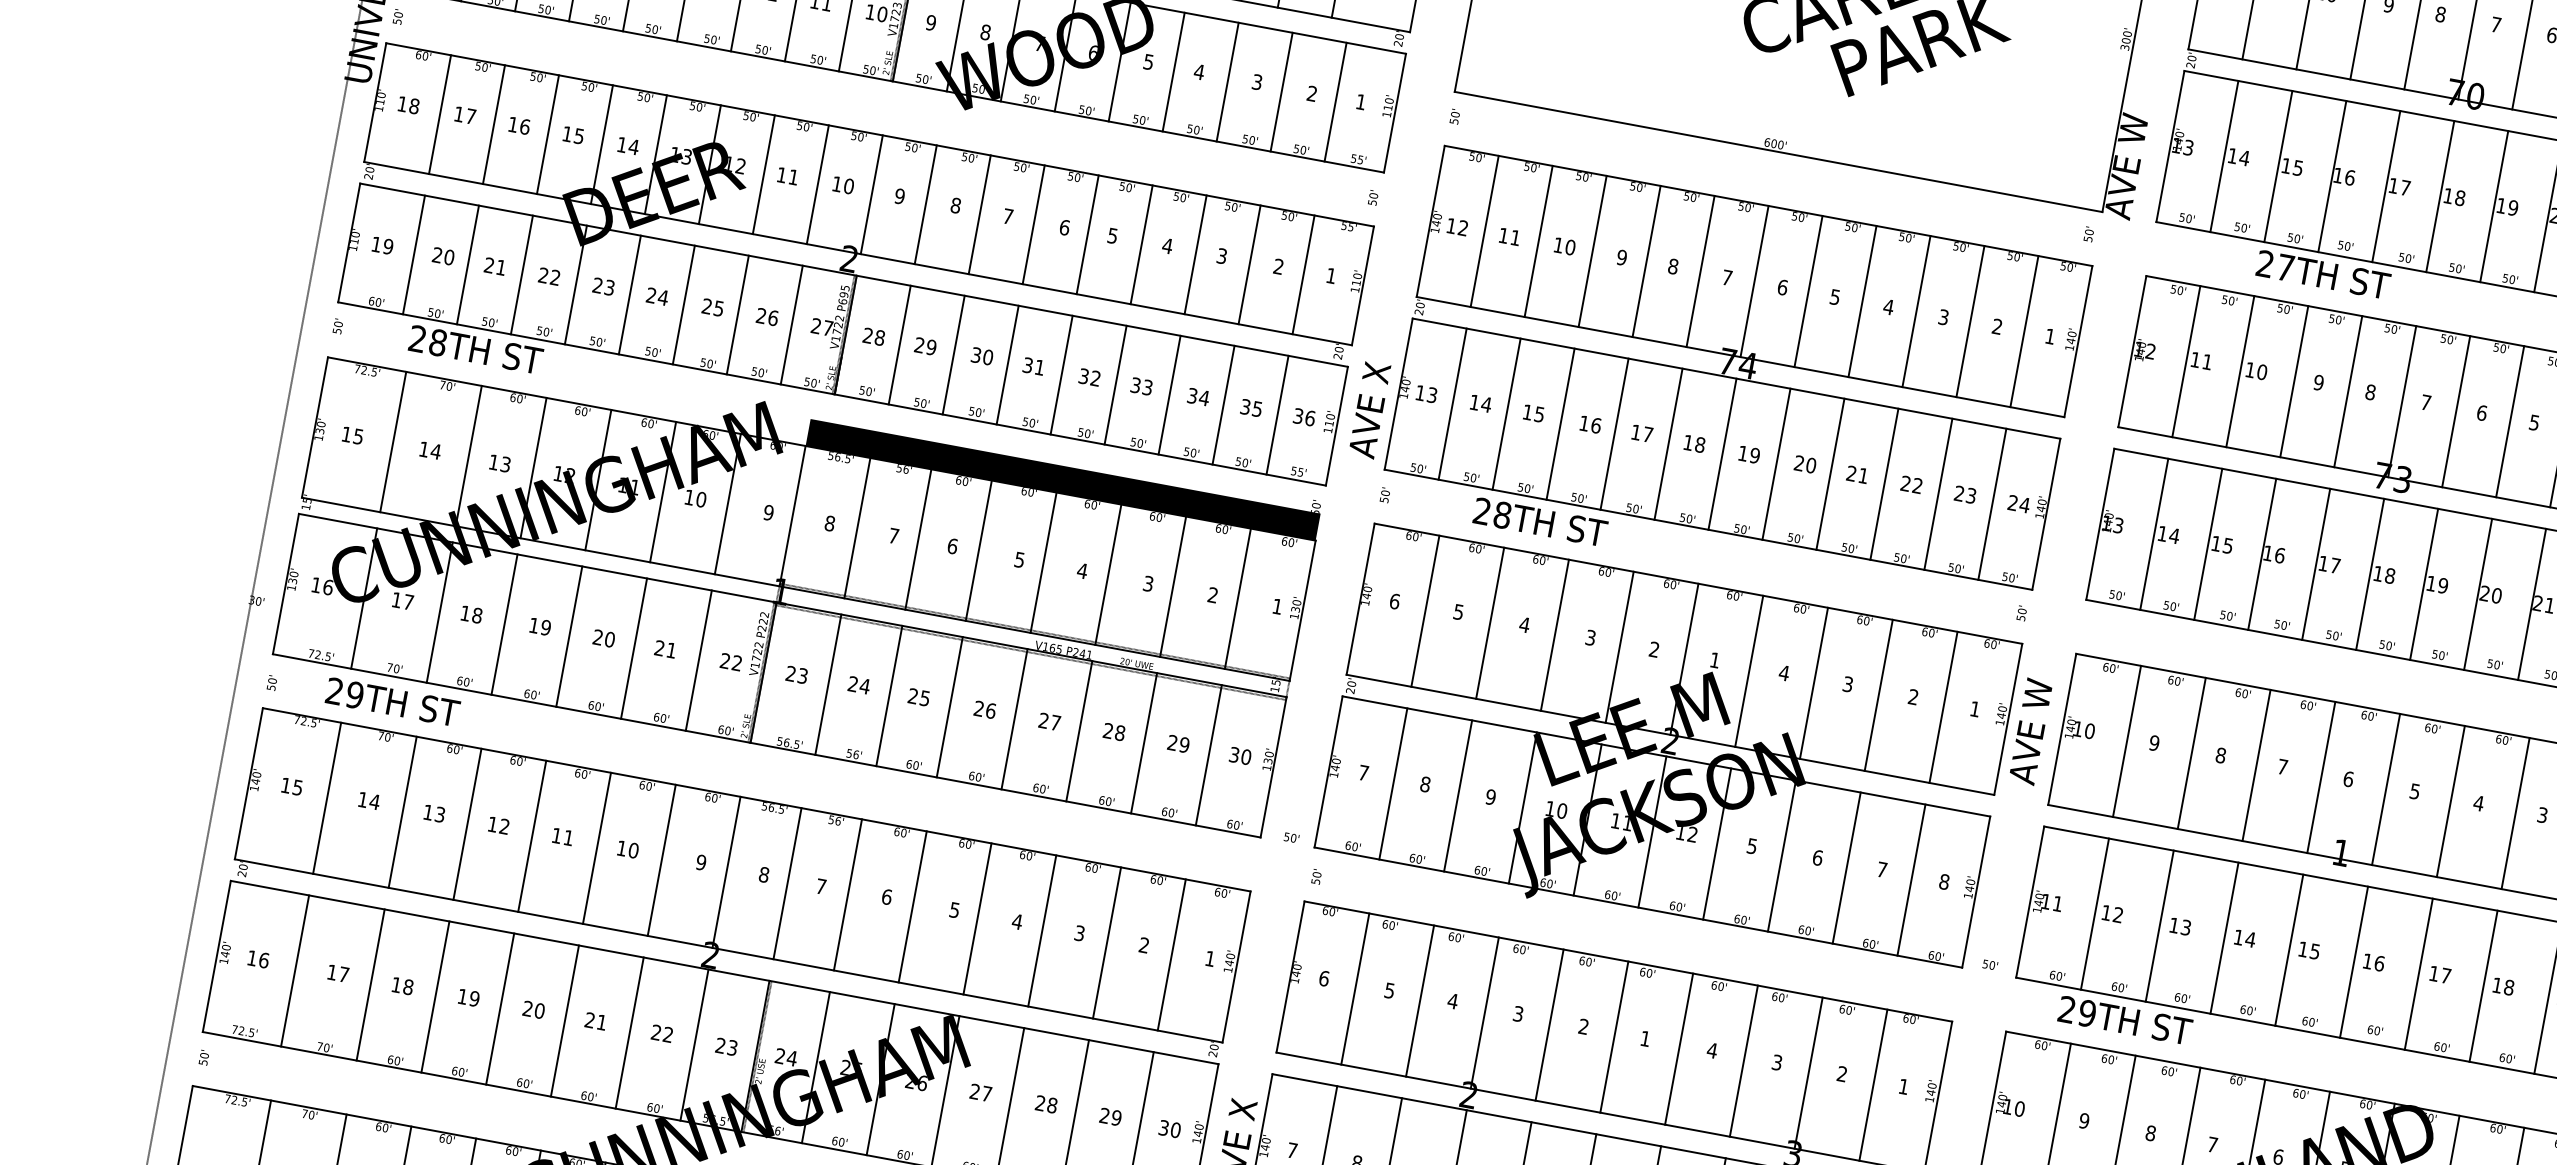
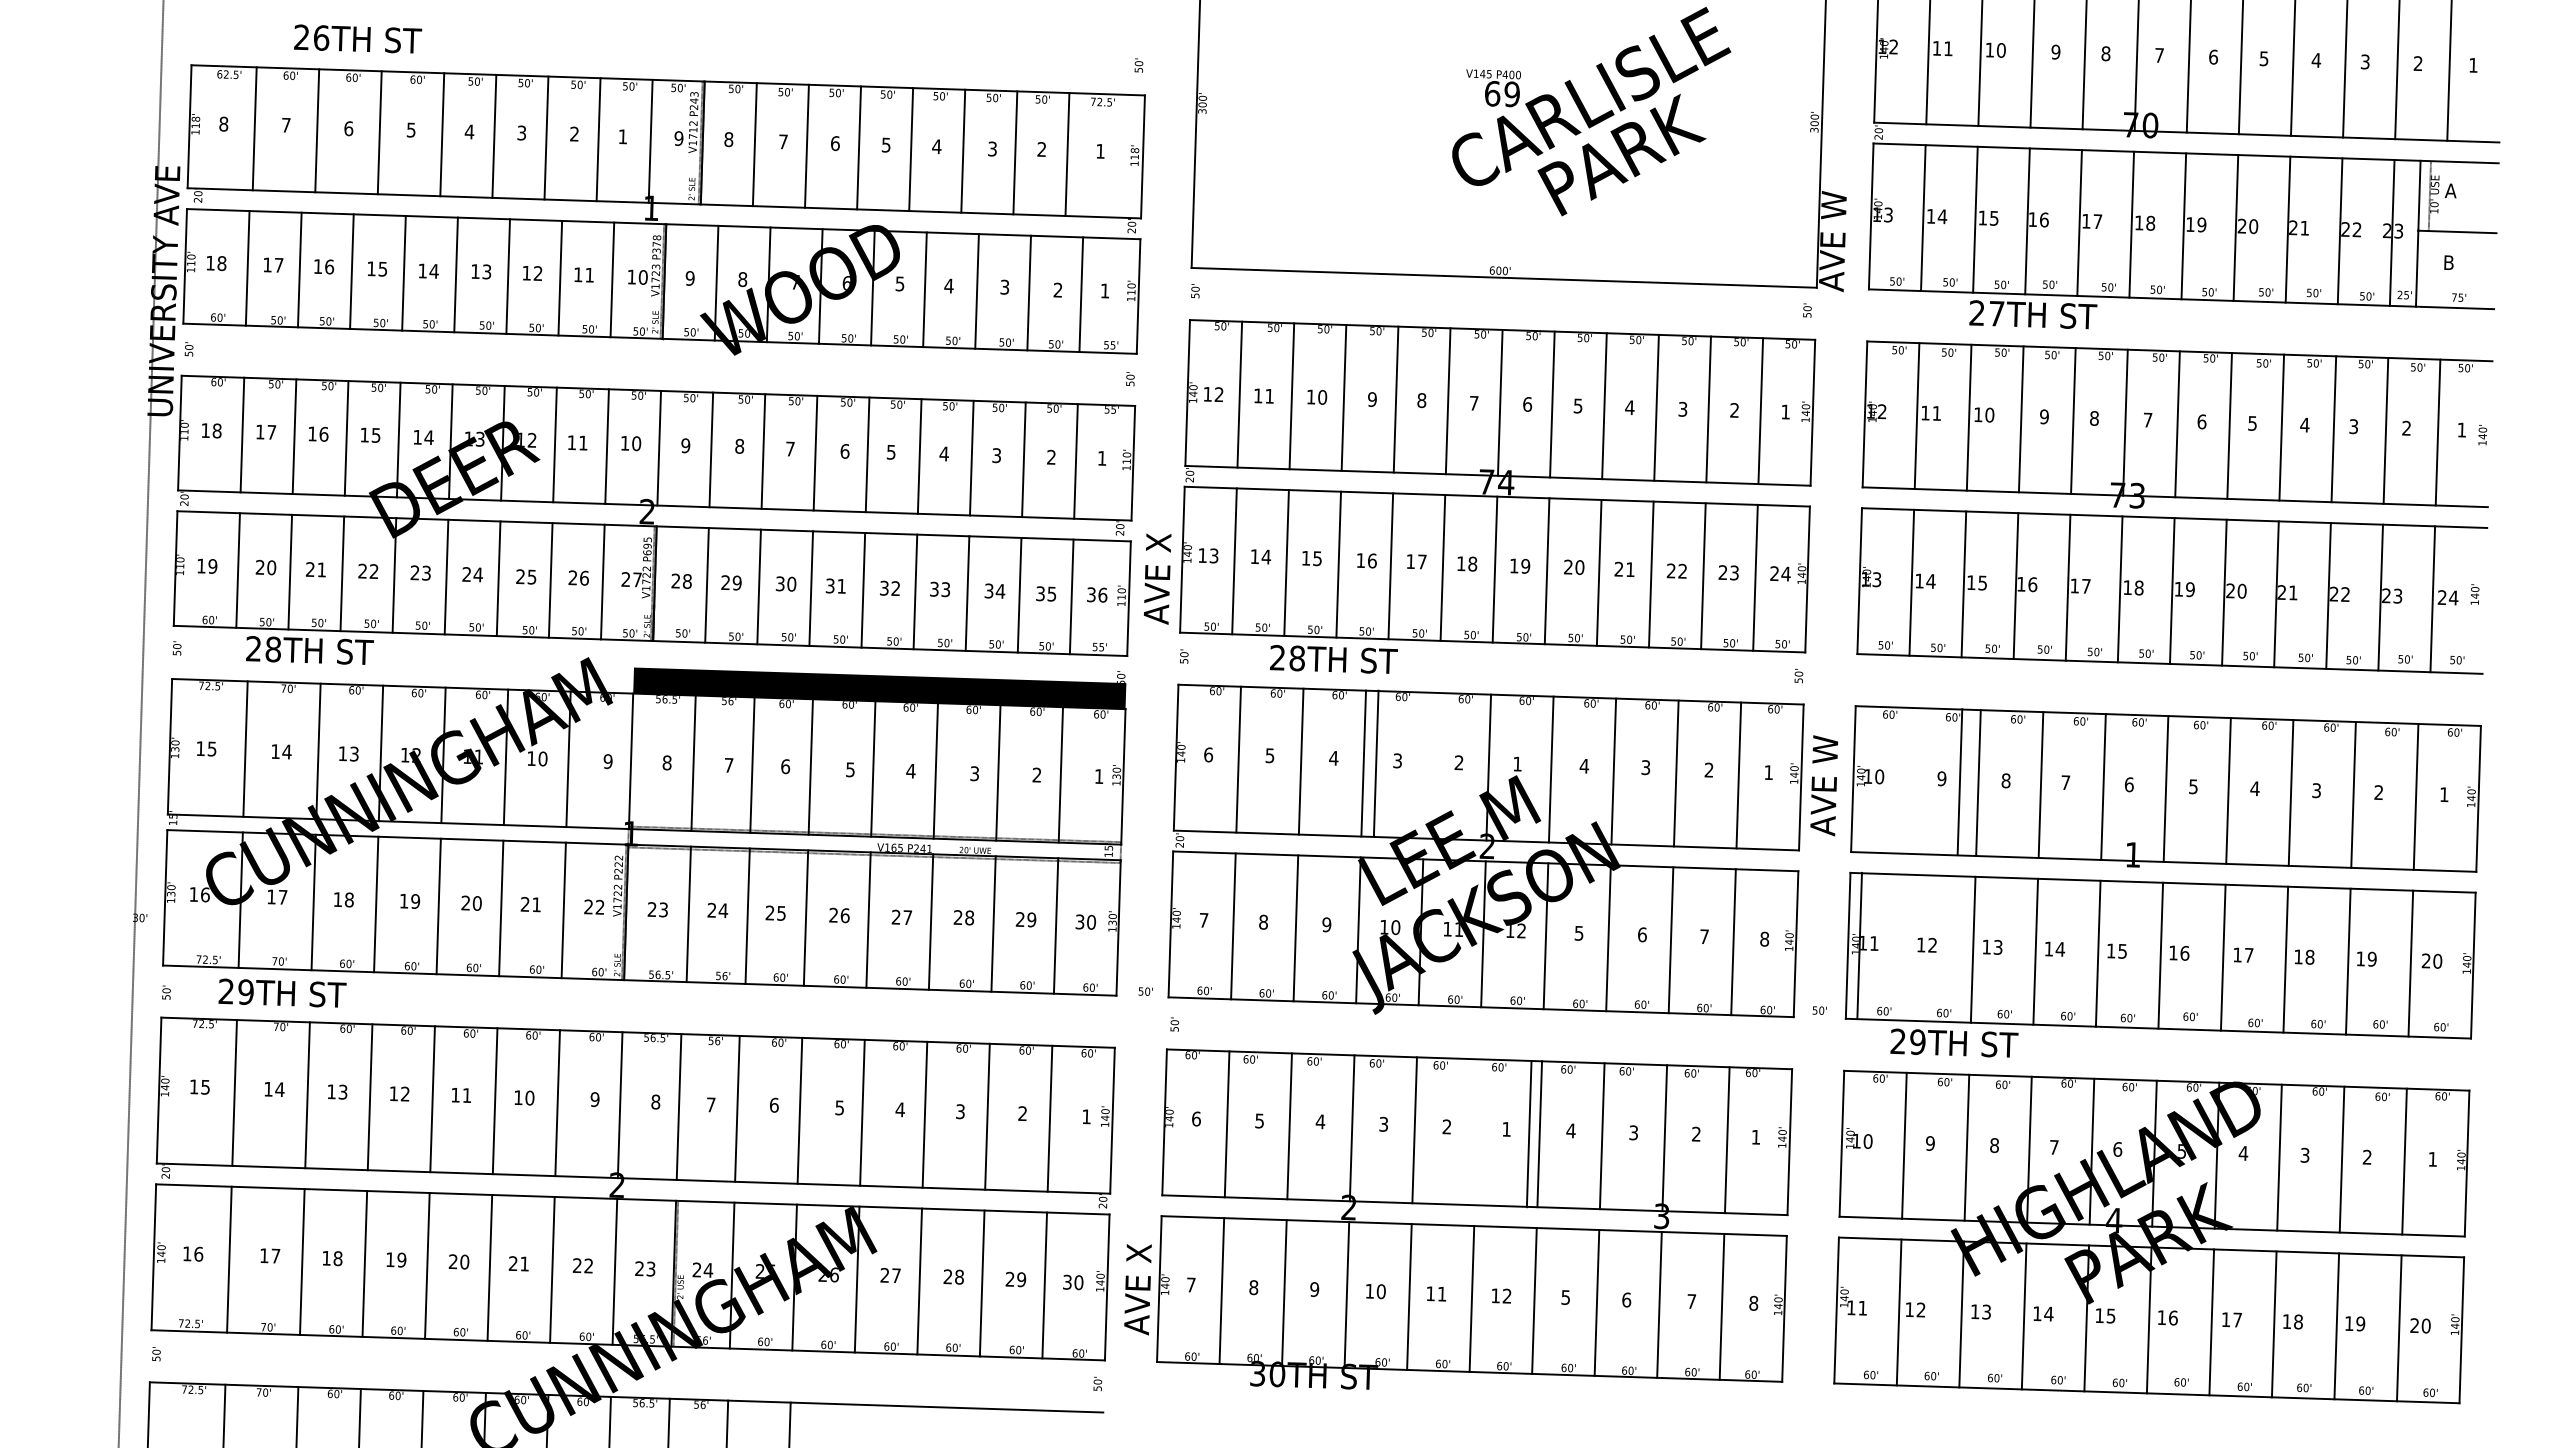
line: (1618, 647) -> (1375, 763), moved
line: (2126, 741) -> (1959, 782), moved
line: (2094, 913) -> (1859, 945), moved
line: (1613, 1037) -> (1528, 1134), moved

